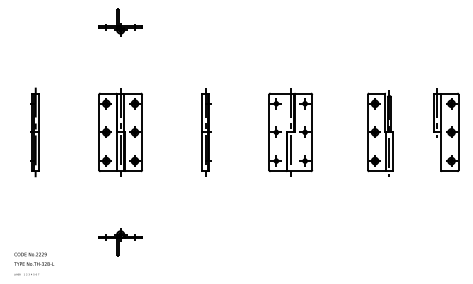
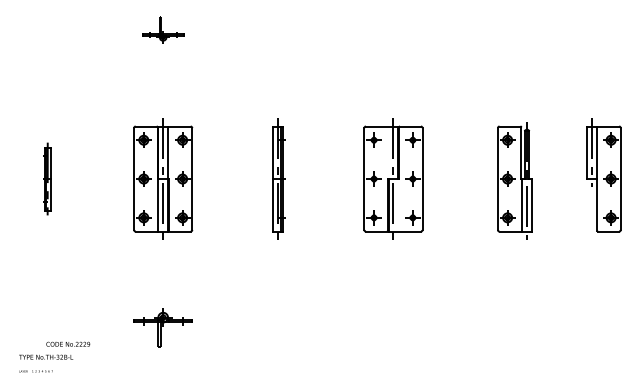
part: (120, 21) -> (162, 29), size x0.7
part: (34, 132) -> (46, 178), size x0.6
text: (30, 253) -> (68, 343), moved

